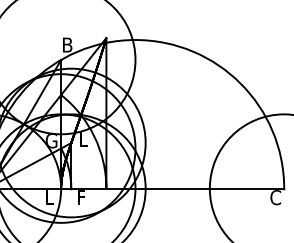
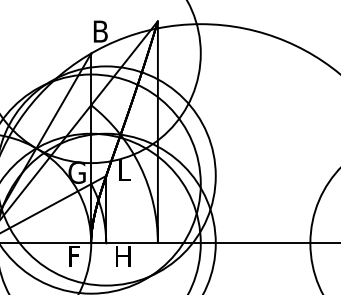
text: (50, 197) -> (75, 256), L -> F
text: (83, 197) -> (124, 256), F -> H

